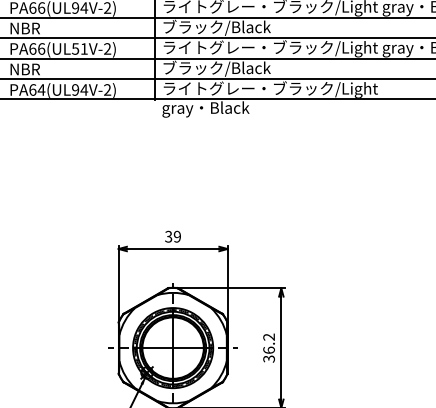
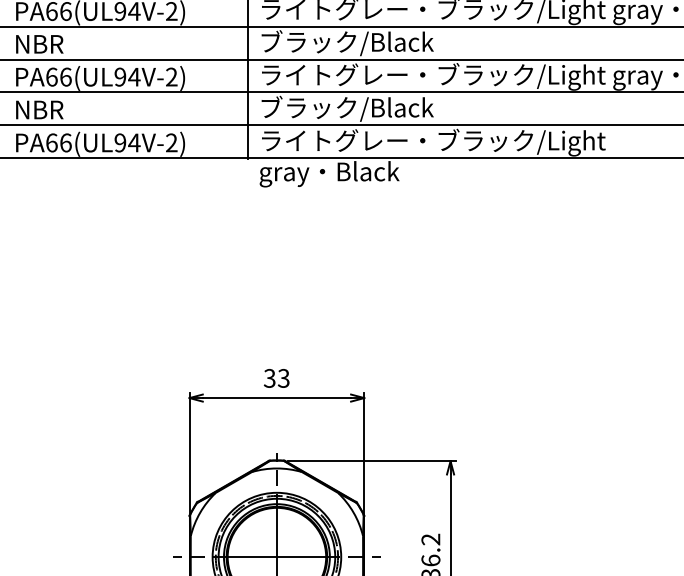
text: (79, 48) -> (126, 76), PA66(UL51V-2) -> PA66(UL94V-2)
text: (41, 89) -> (65, 142), PA64(UL94V-2) -> PA66(UL94V-2)
text: (176, 236) -> (282, 378), 39 -> 33

